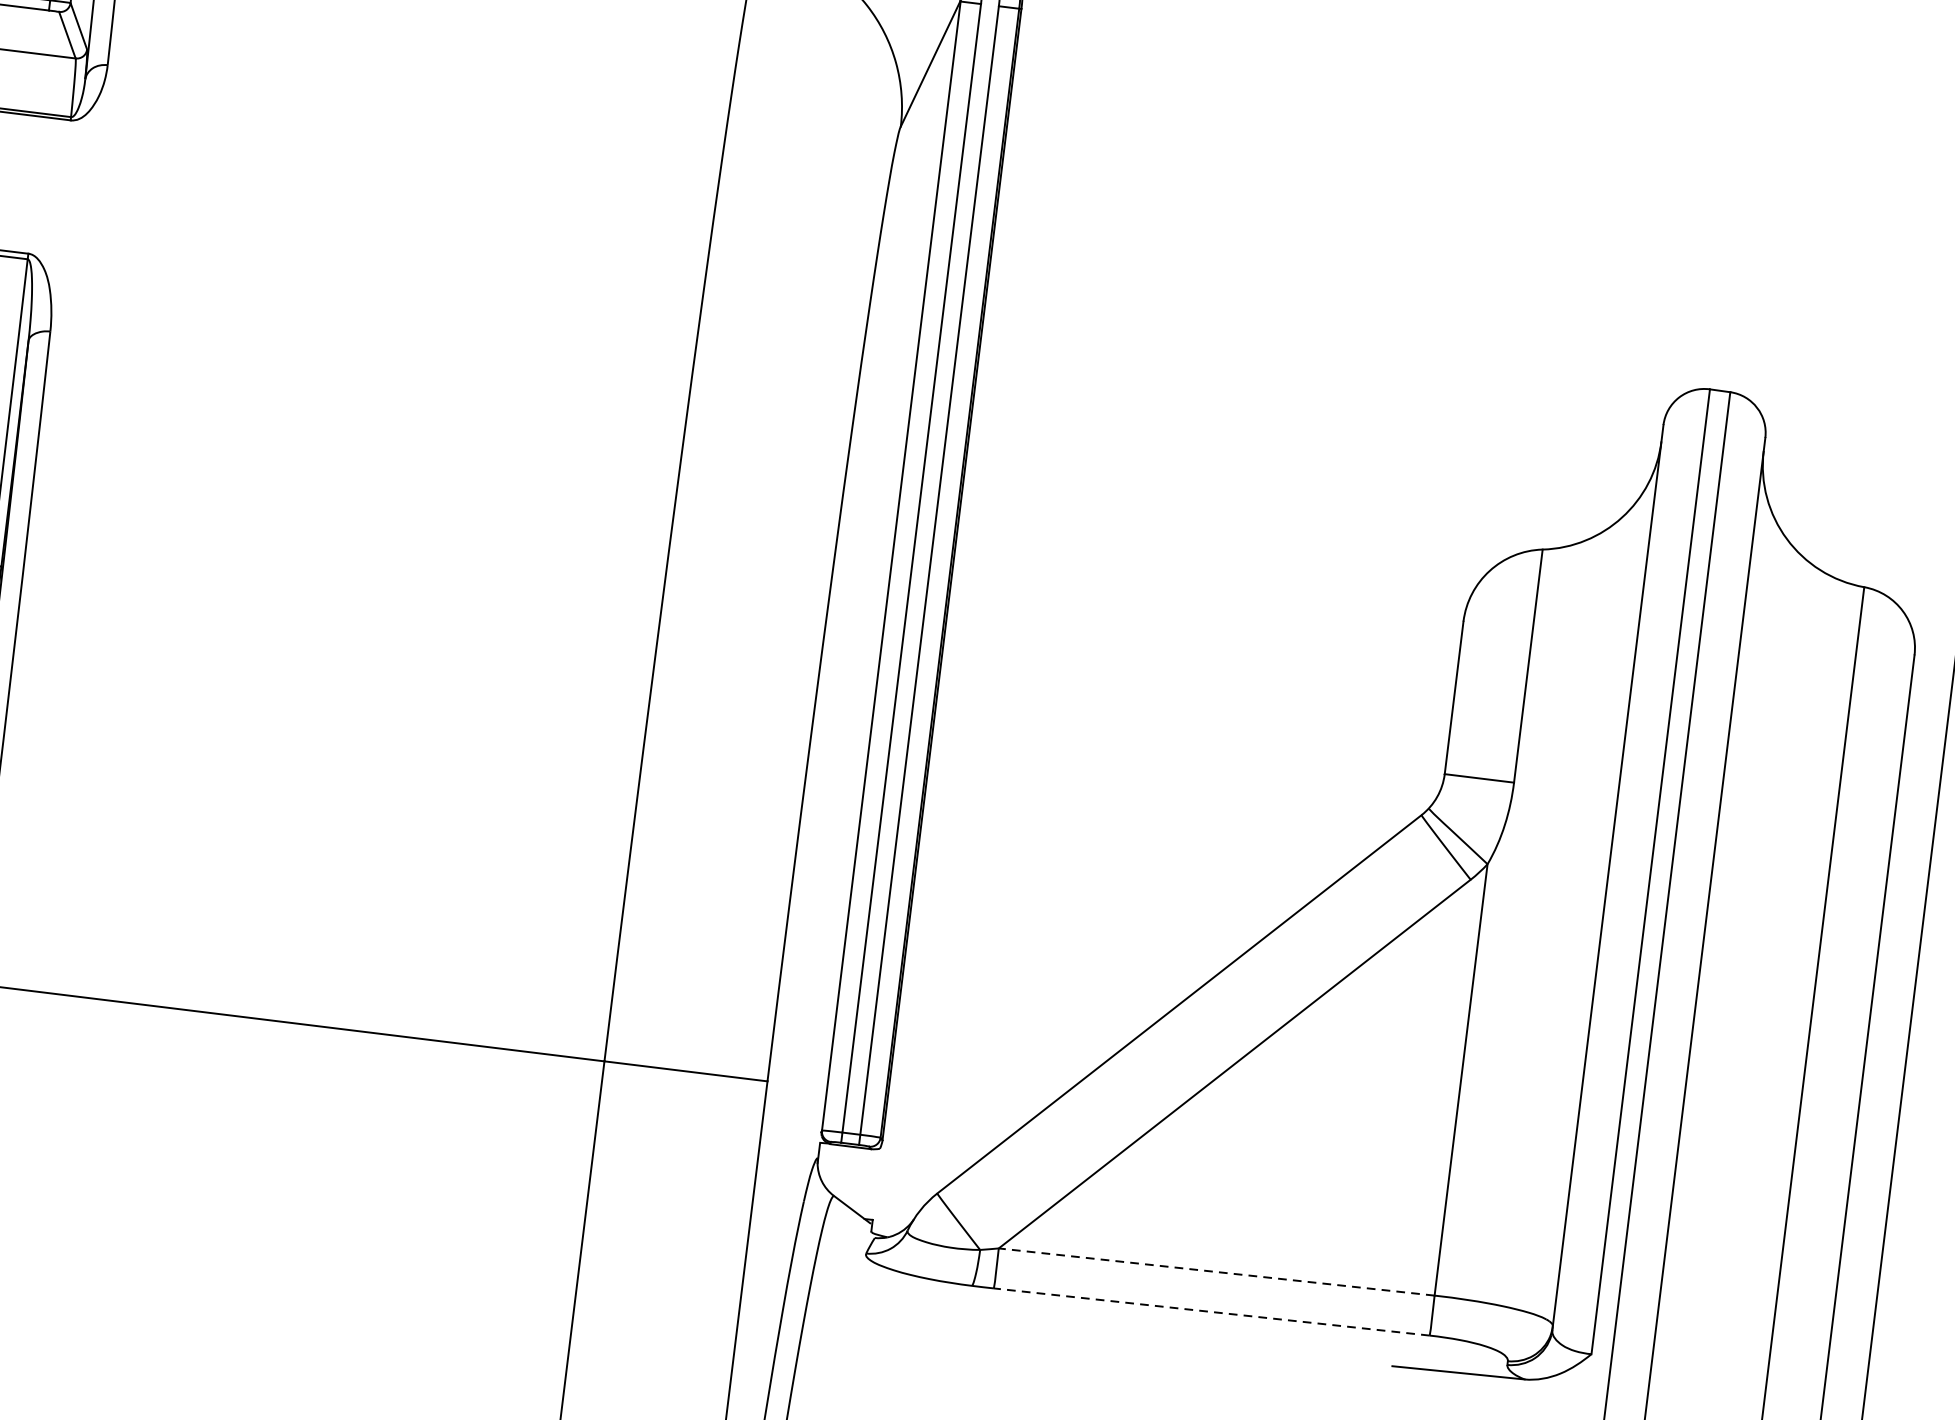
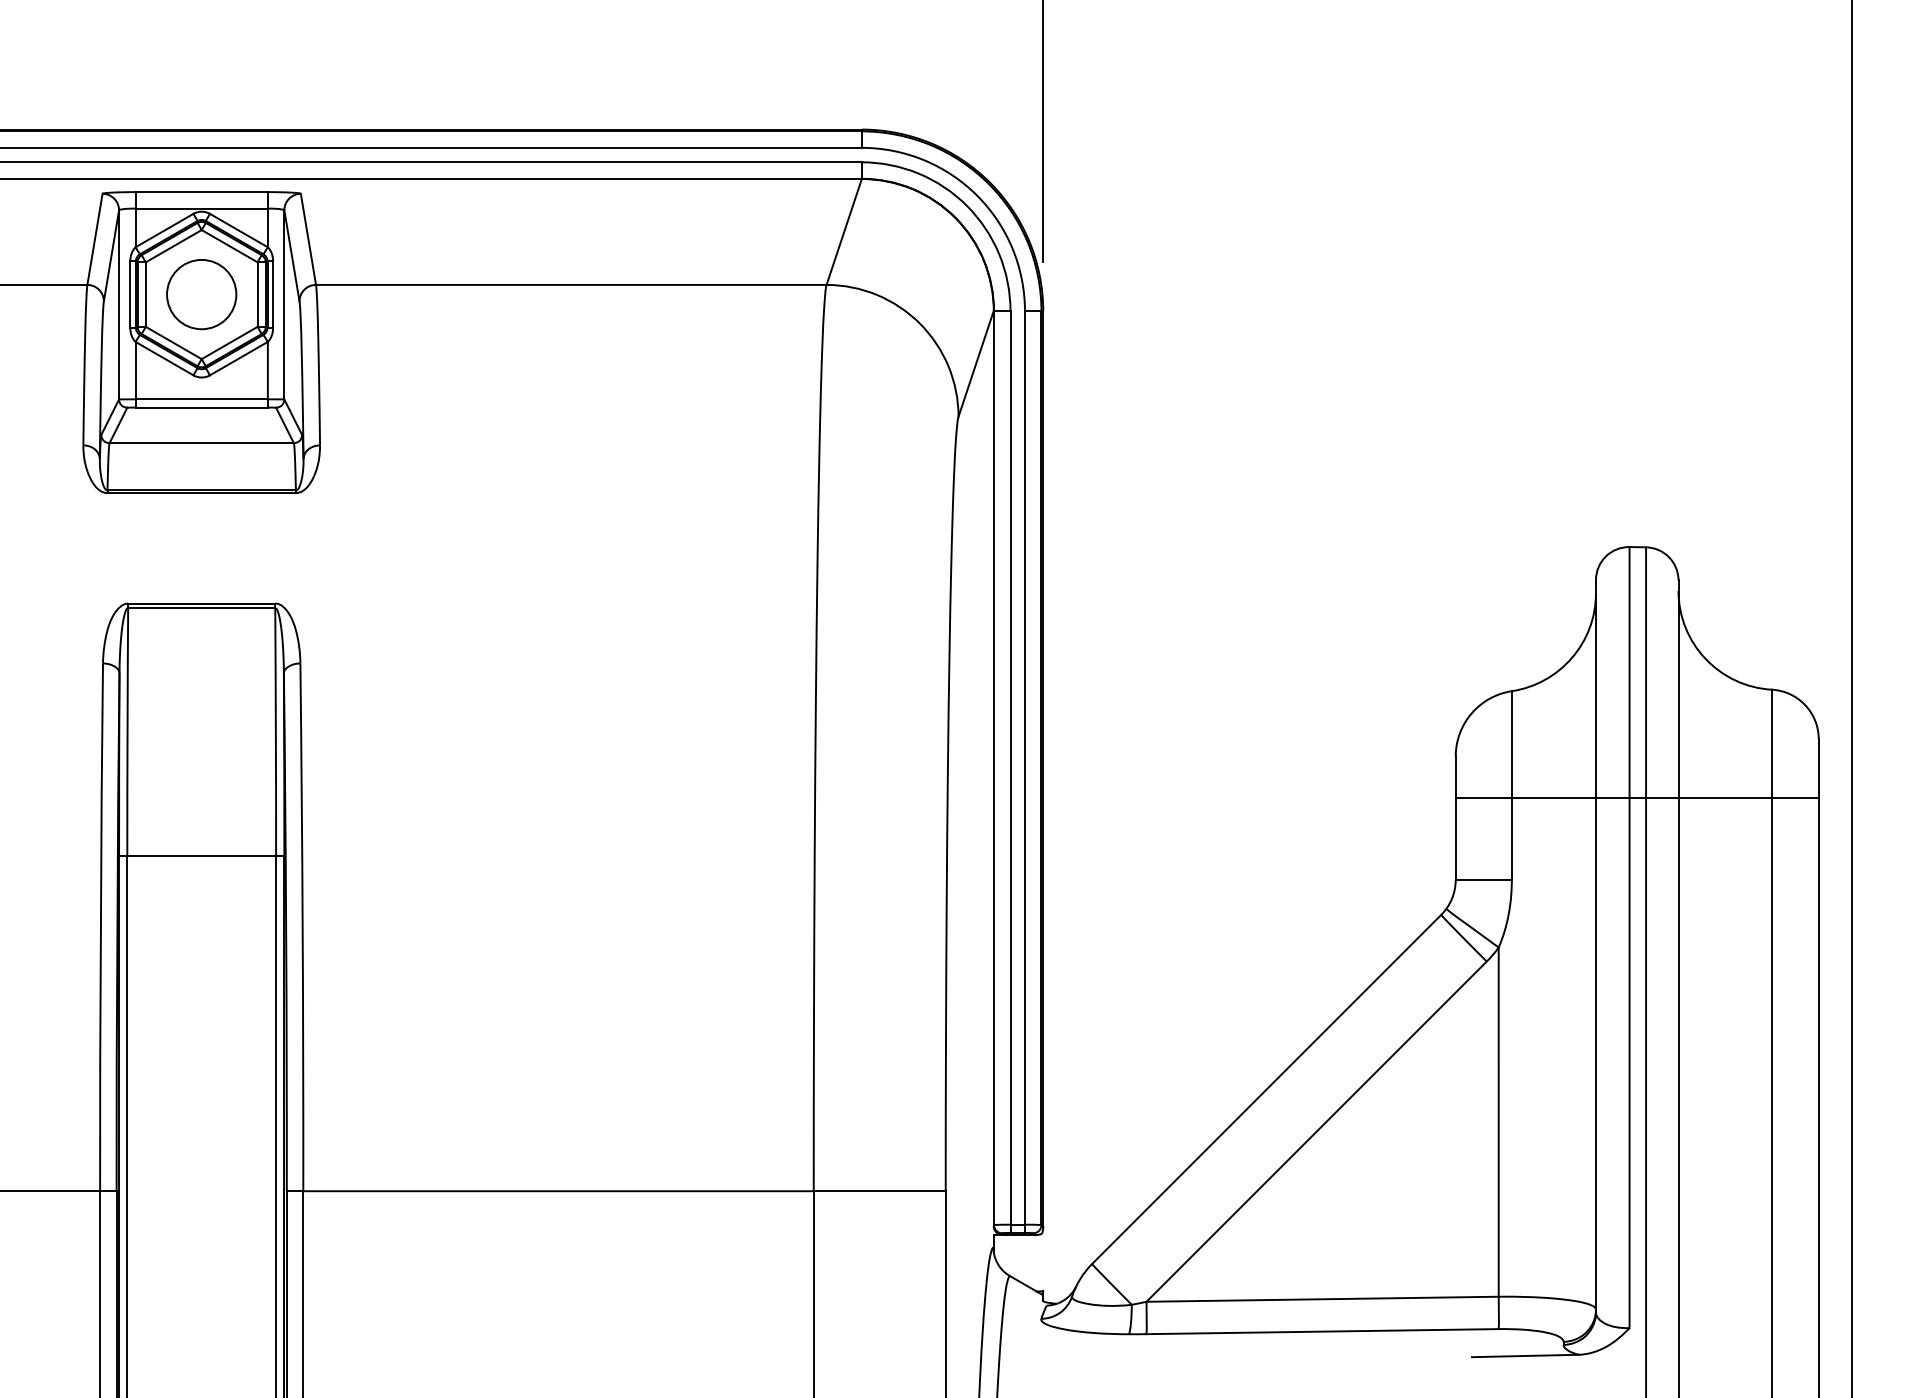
line: (1680, 699) -> (1636, 797), added
line: (1216, 1272) -> (1322, 1299), dashed -> solid
line: (1211, 1311) -> (1322, 1331), dashed -> solid

